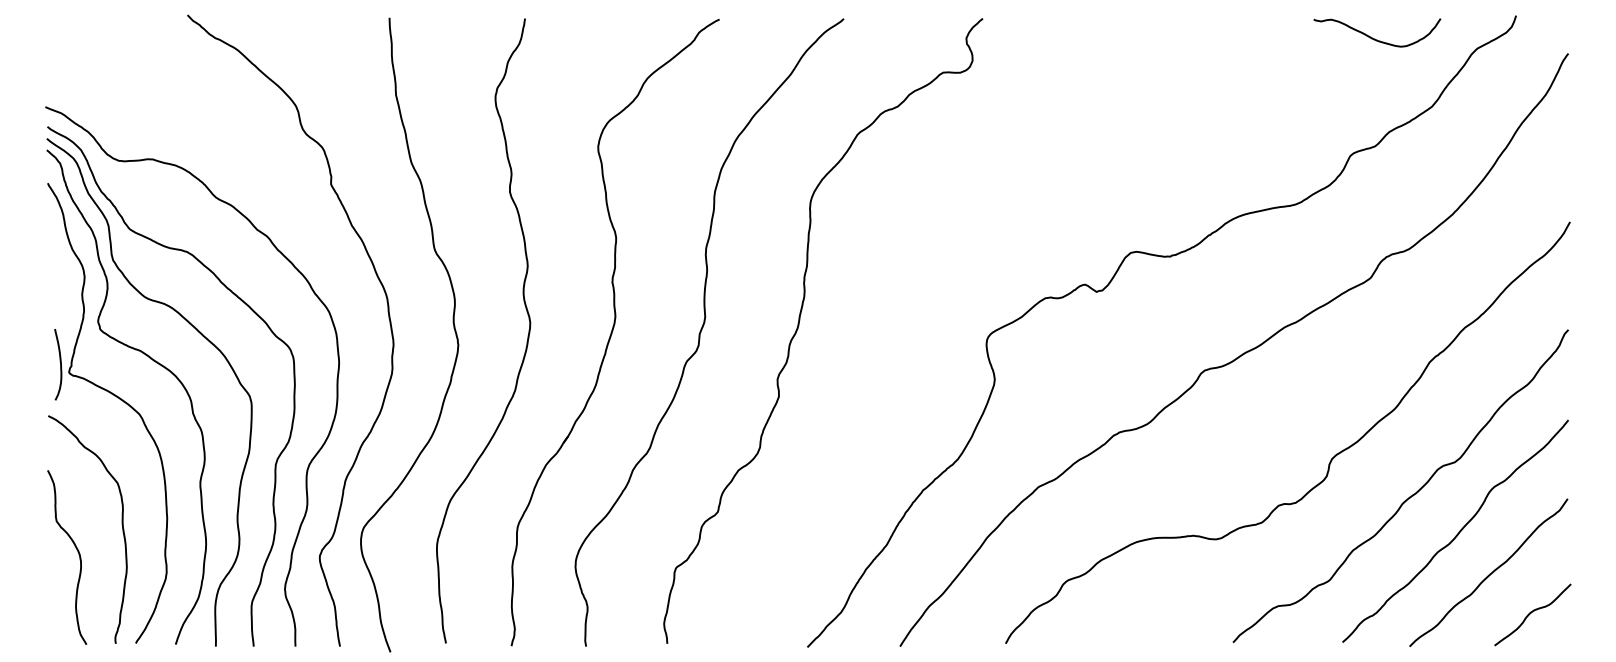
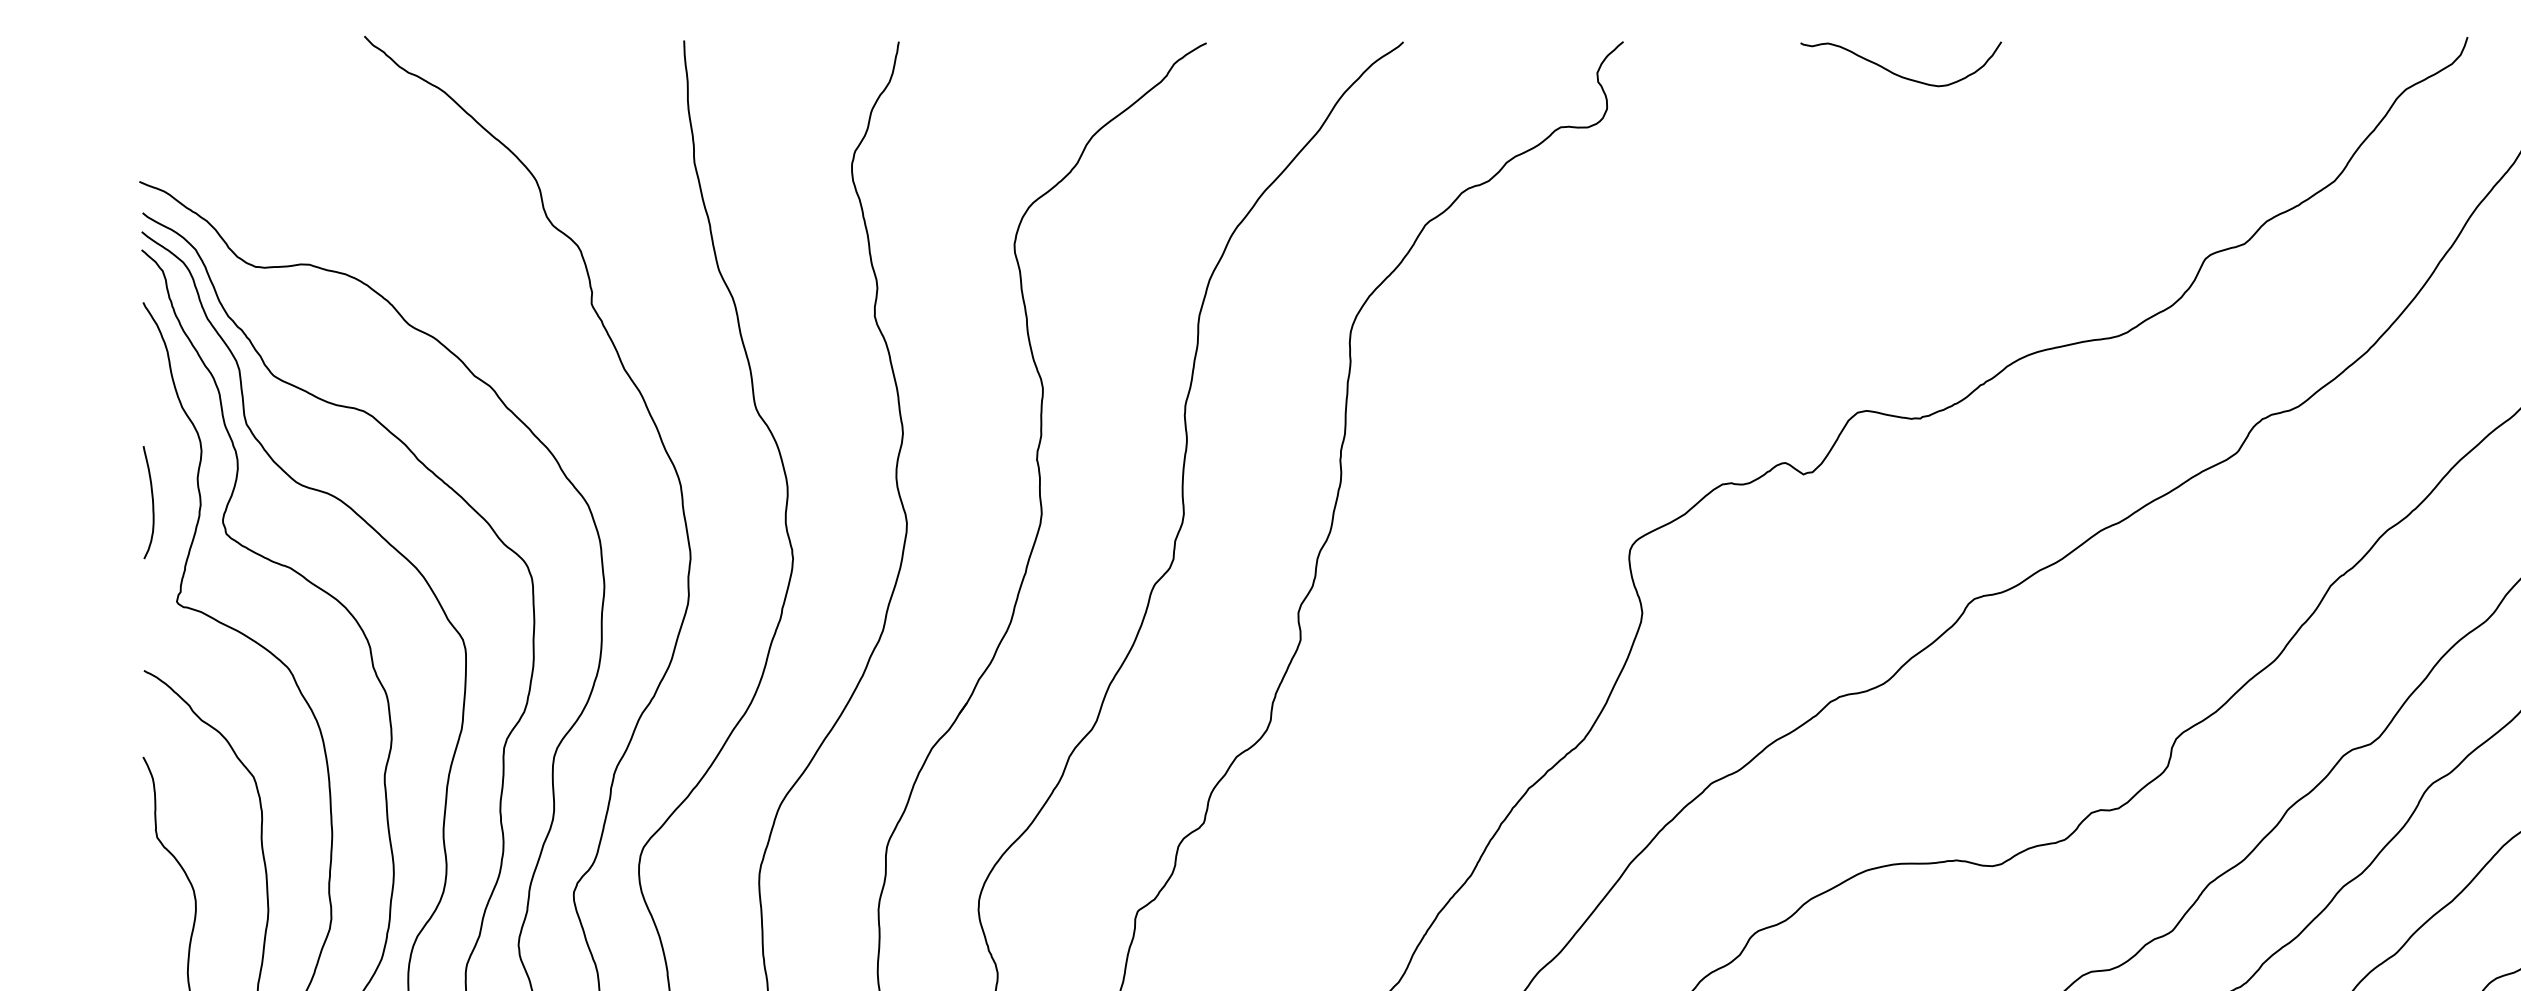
curve: (1375, 38) -> (1898, 73), moved
curve: (60, 364) -> (152, 502), moved

